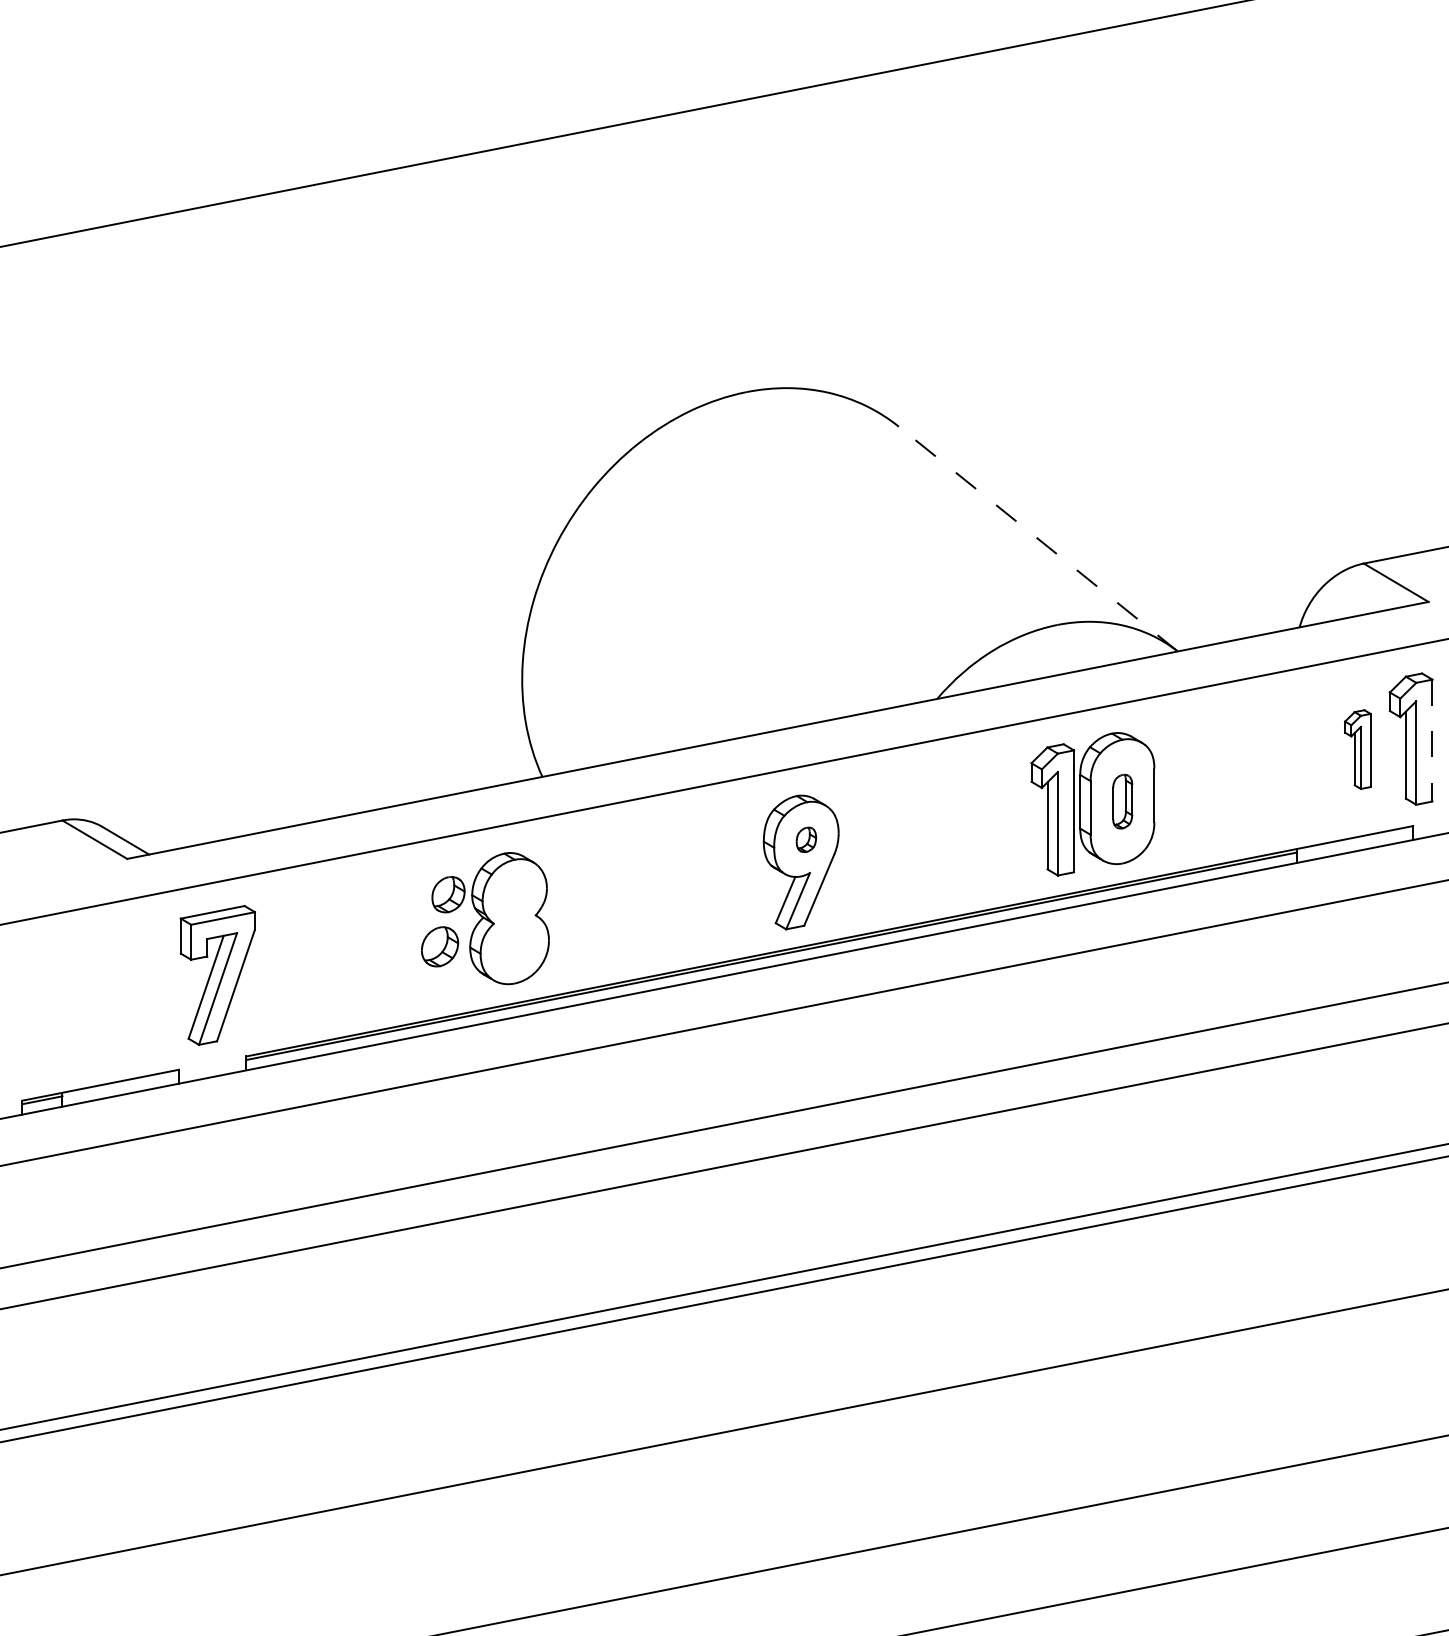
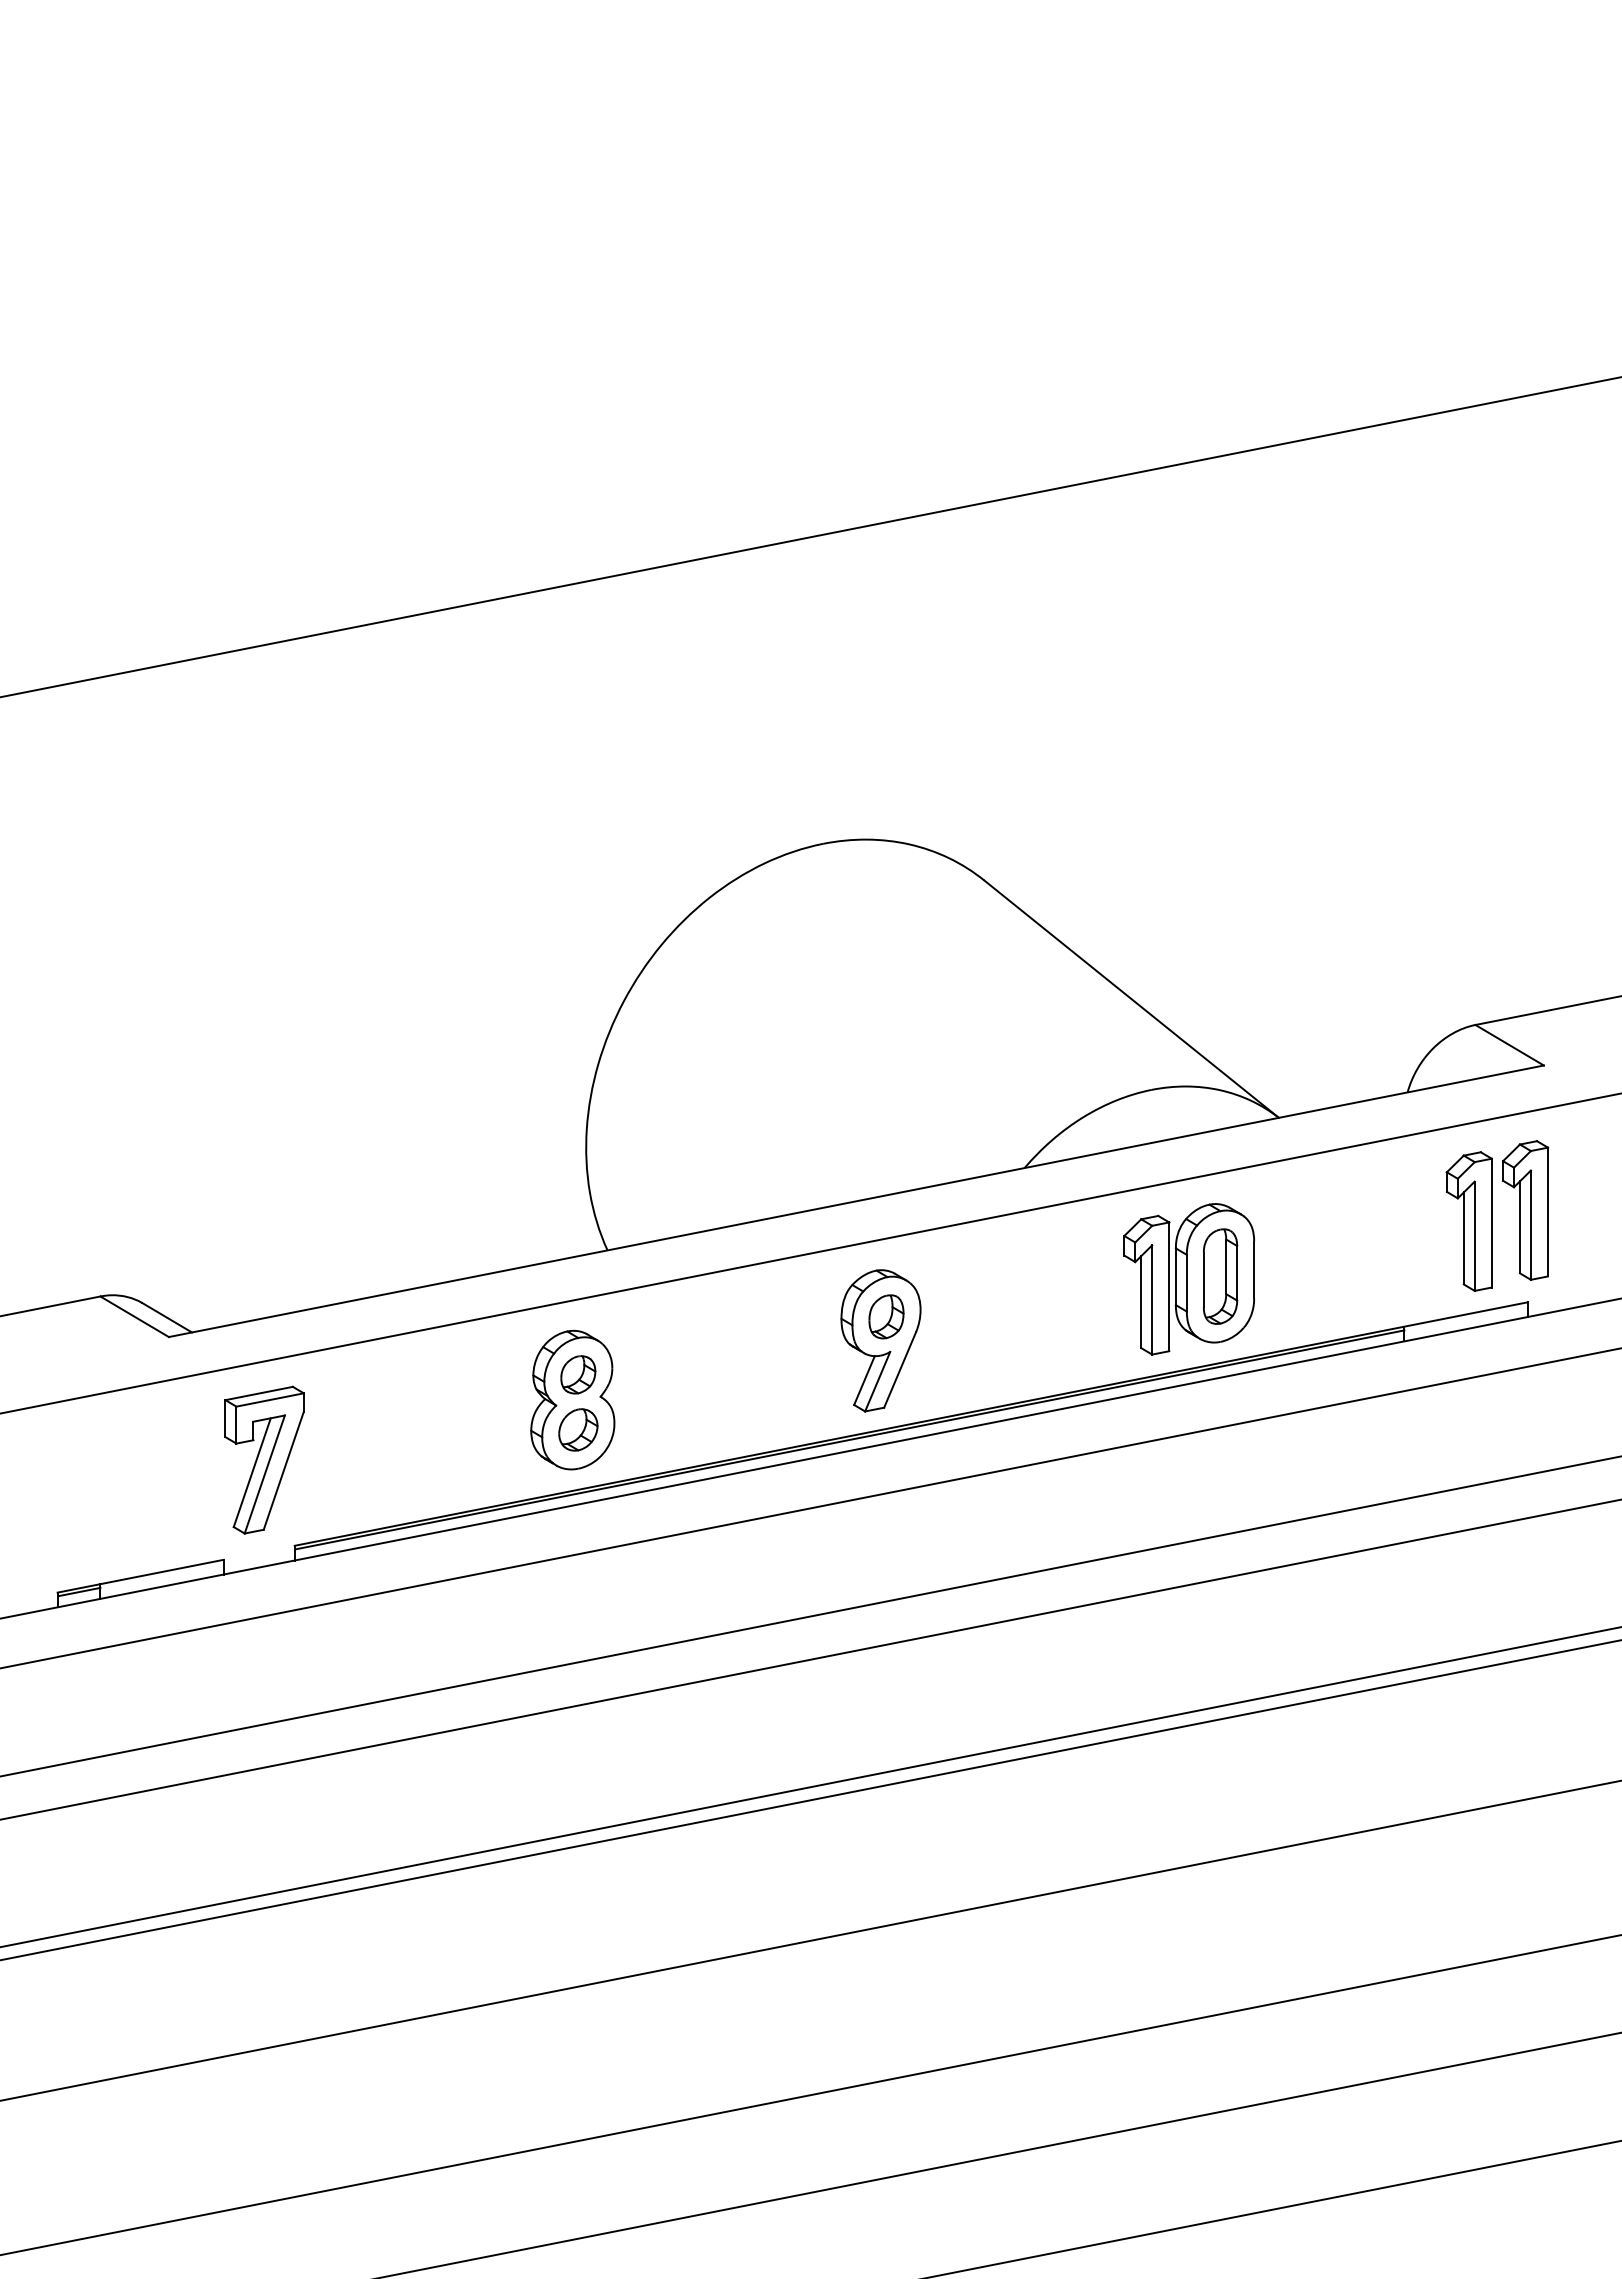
line: (1038, 538) -> (1131, 998), dashed -> solid
line: (1432, 741) -> (1548, 1212), dashed -> solid
part: (1357, 749) -> (1468, 1221), size x1.67
part: (1122, 801) -> (1220, 1276), size x1.67
part: (806, 839) -> (886, 1316), size x1.67
part: (448, 894) -> (578, 1374), moved
part: (440, 946) -> (578, 1429), moved

